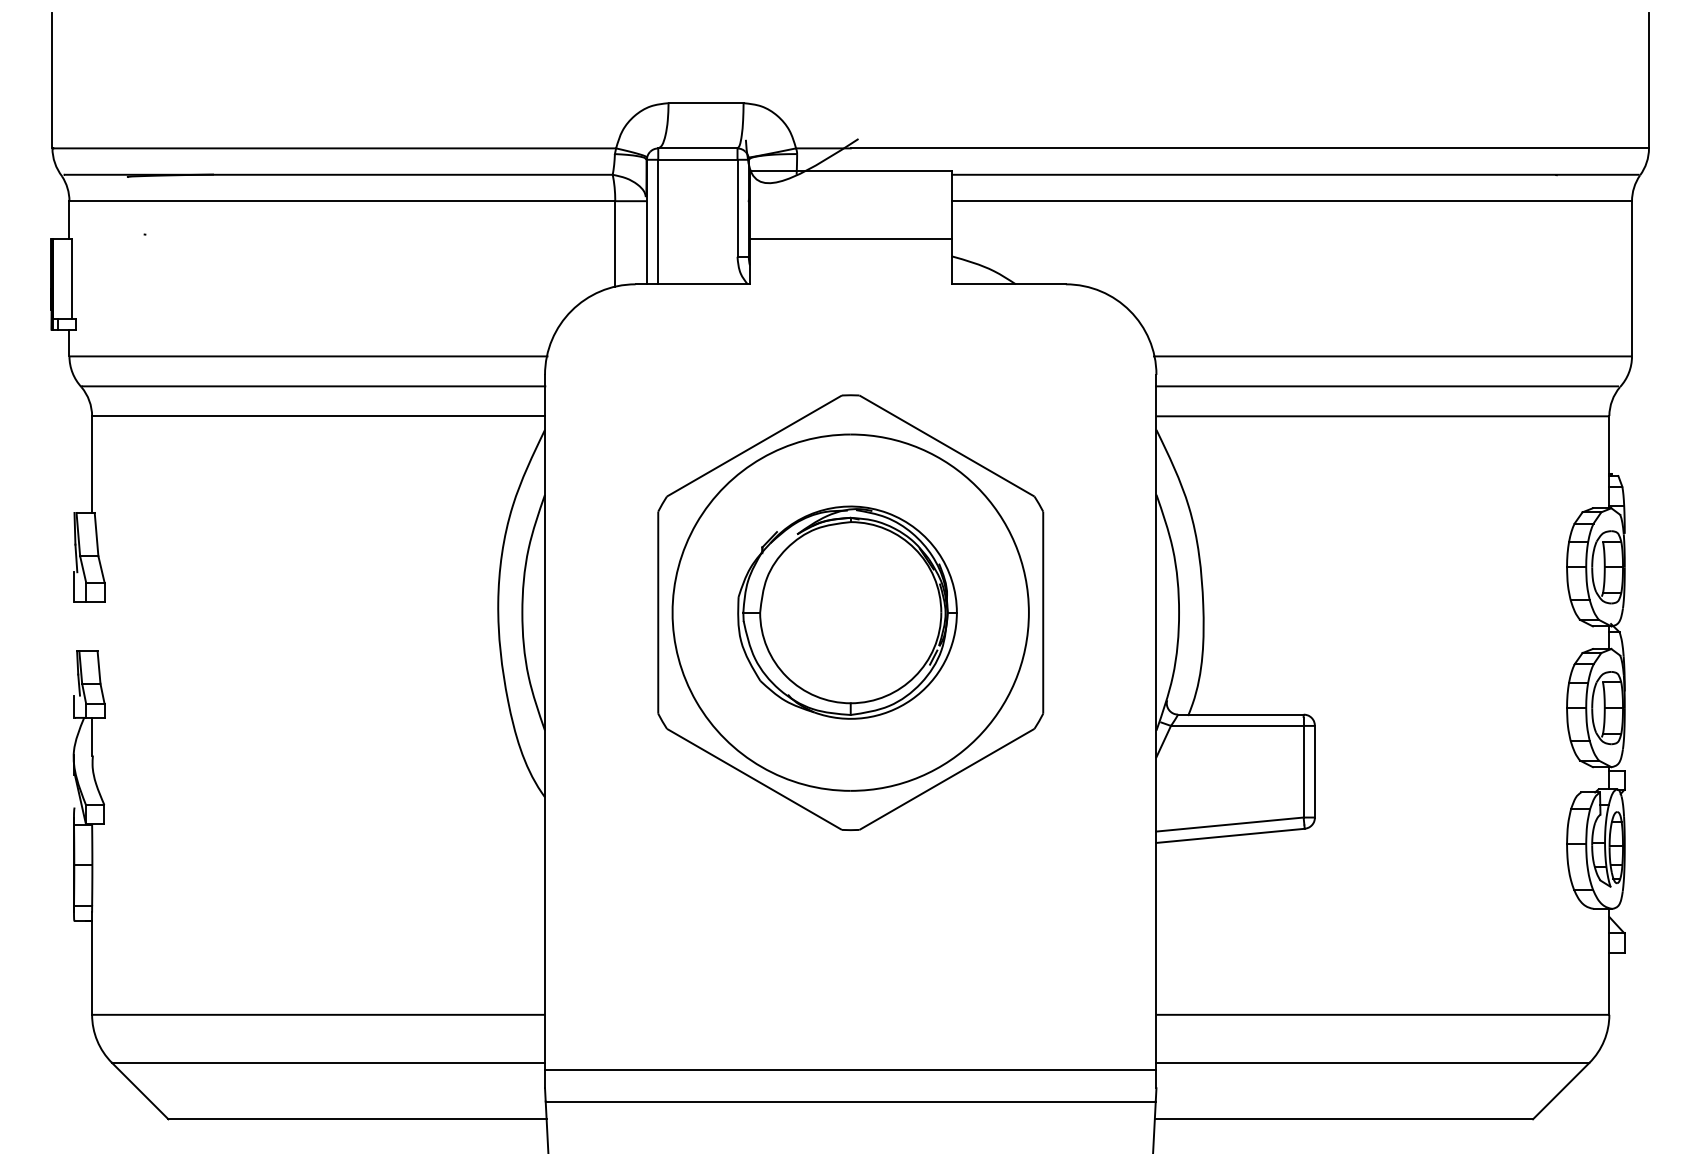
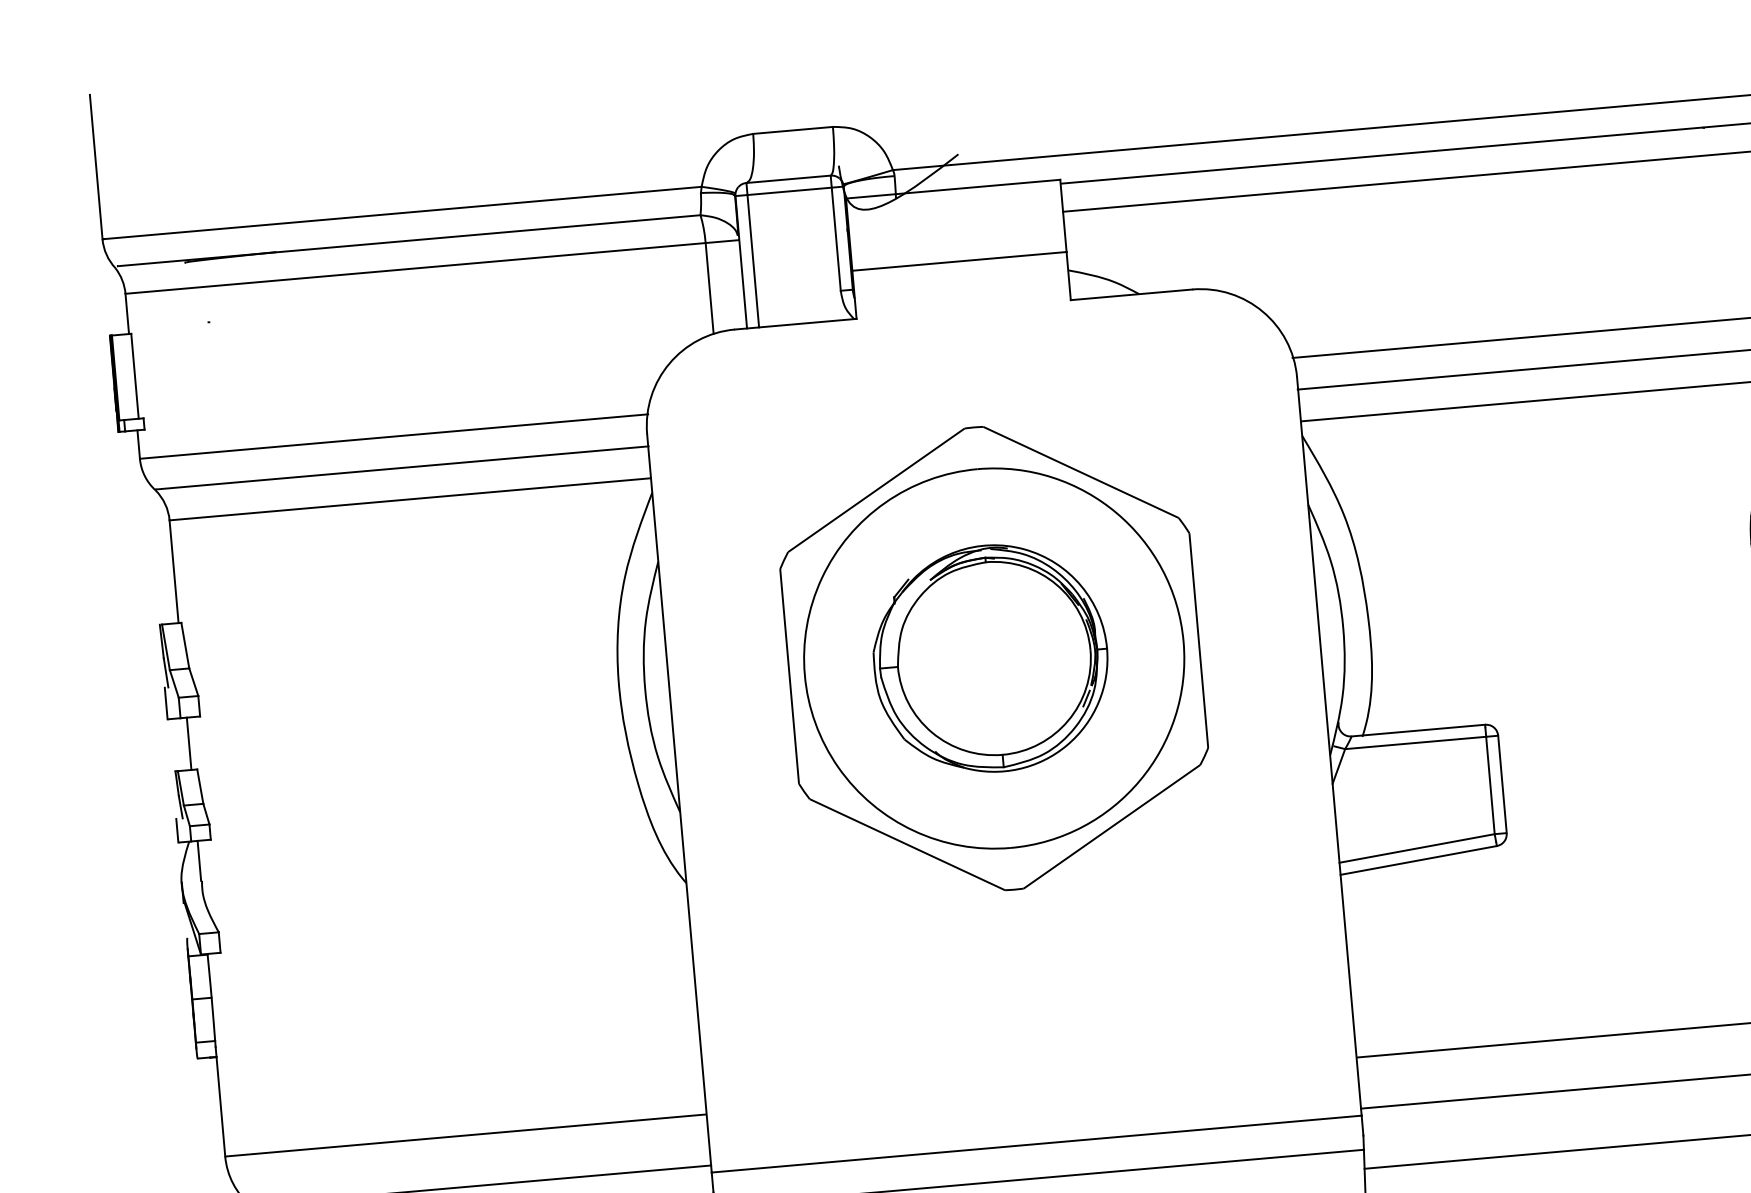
line: (92, 626) -> (189, 743), added

